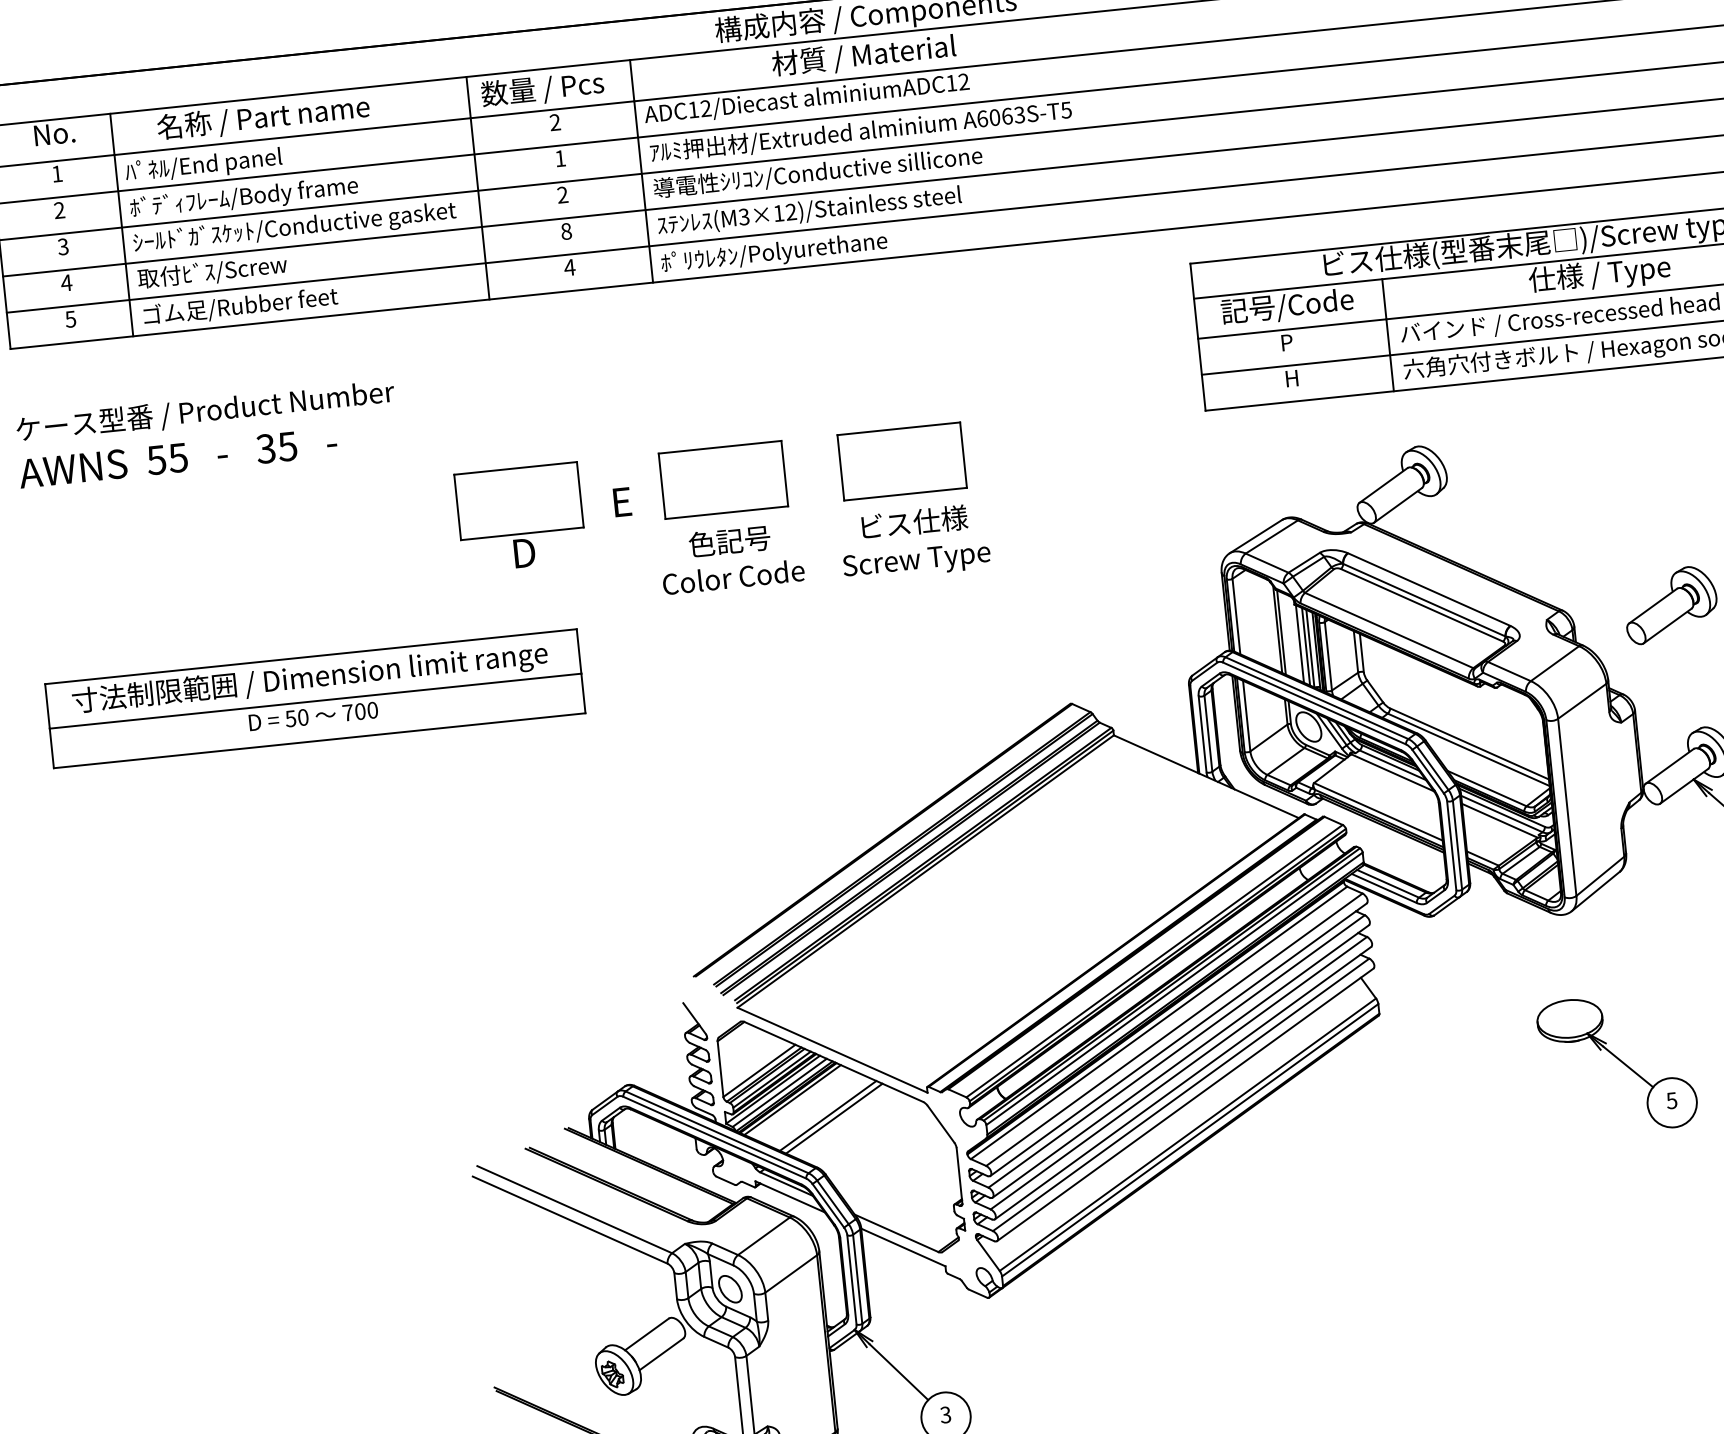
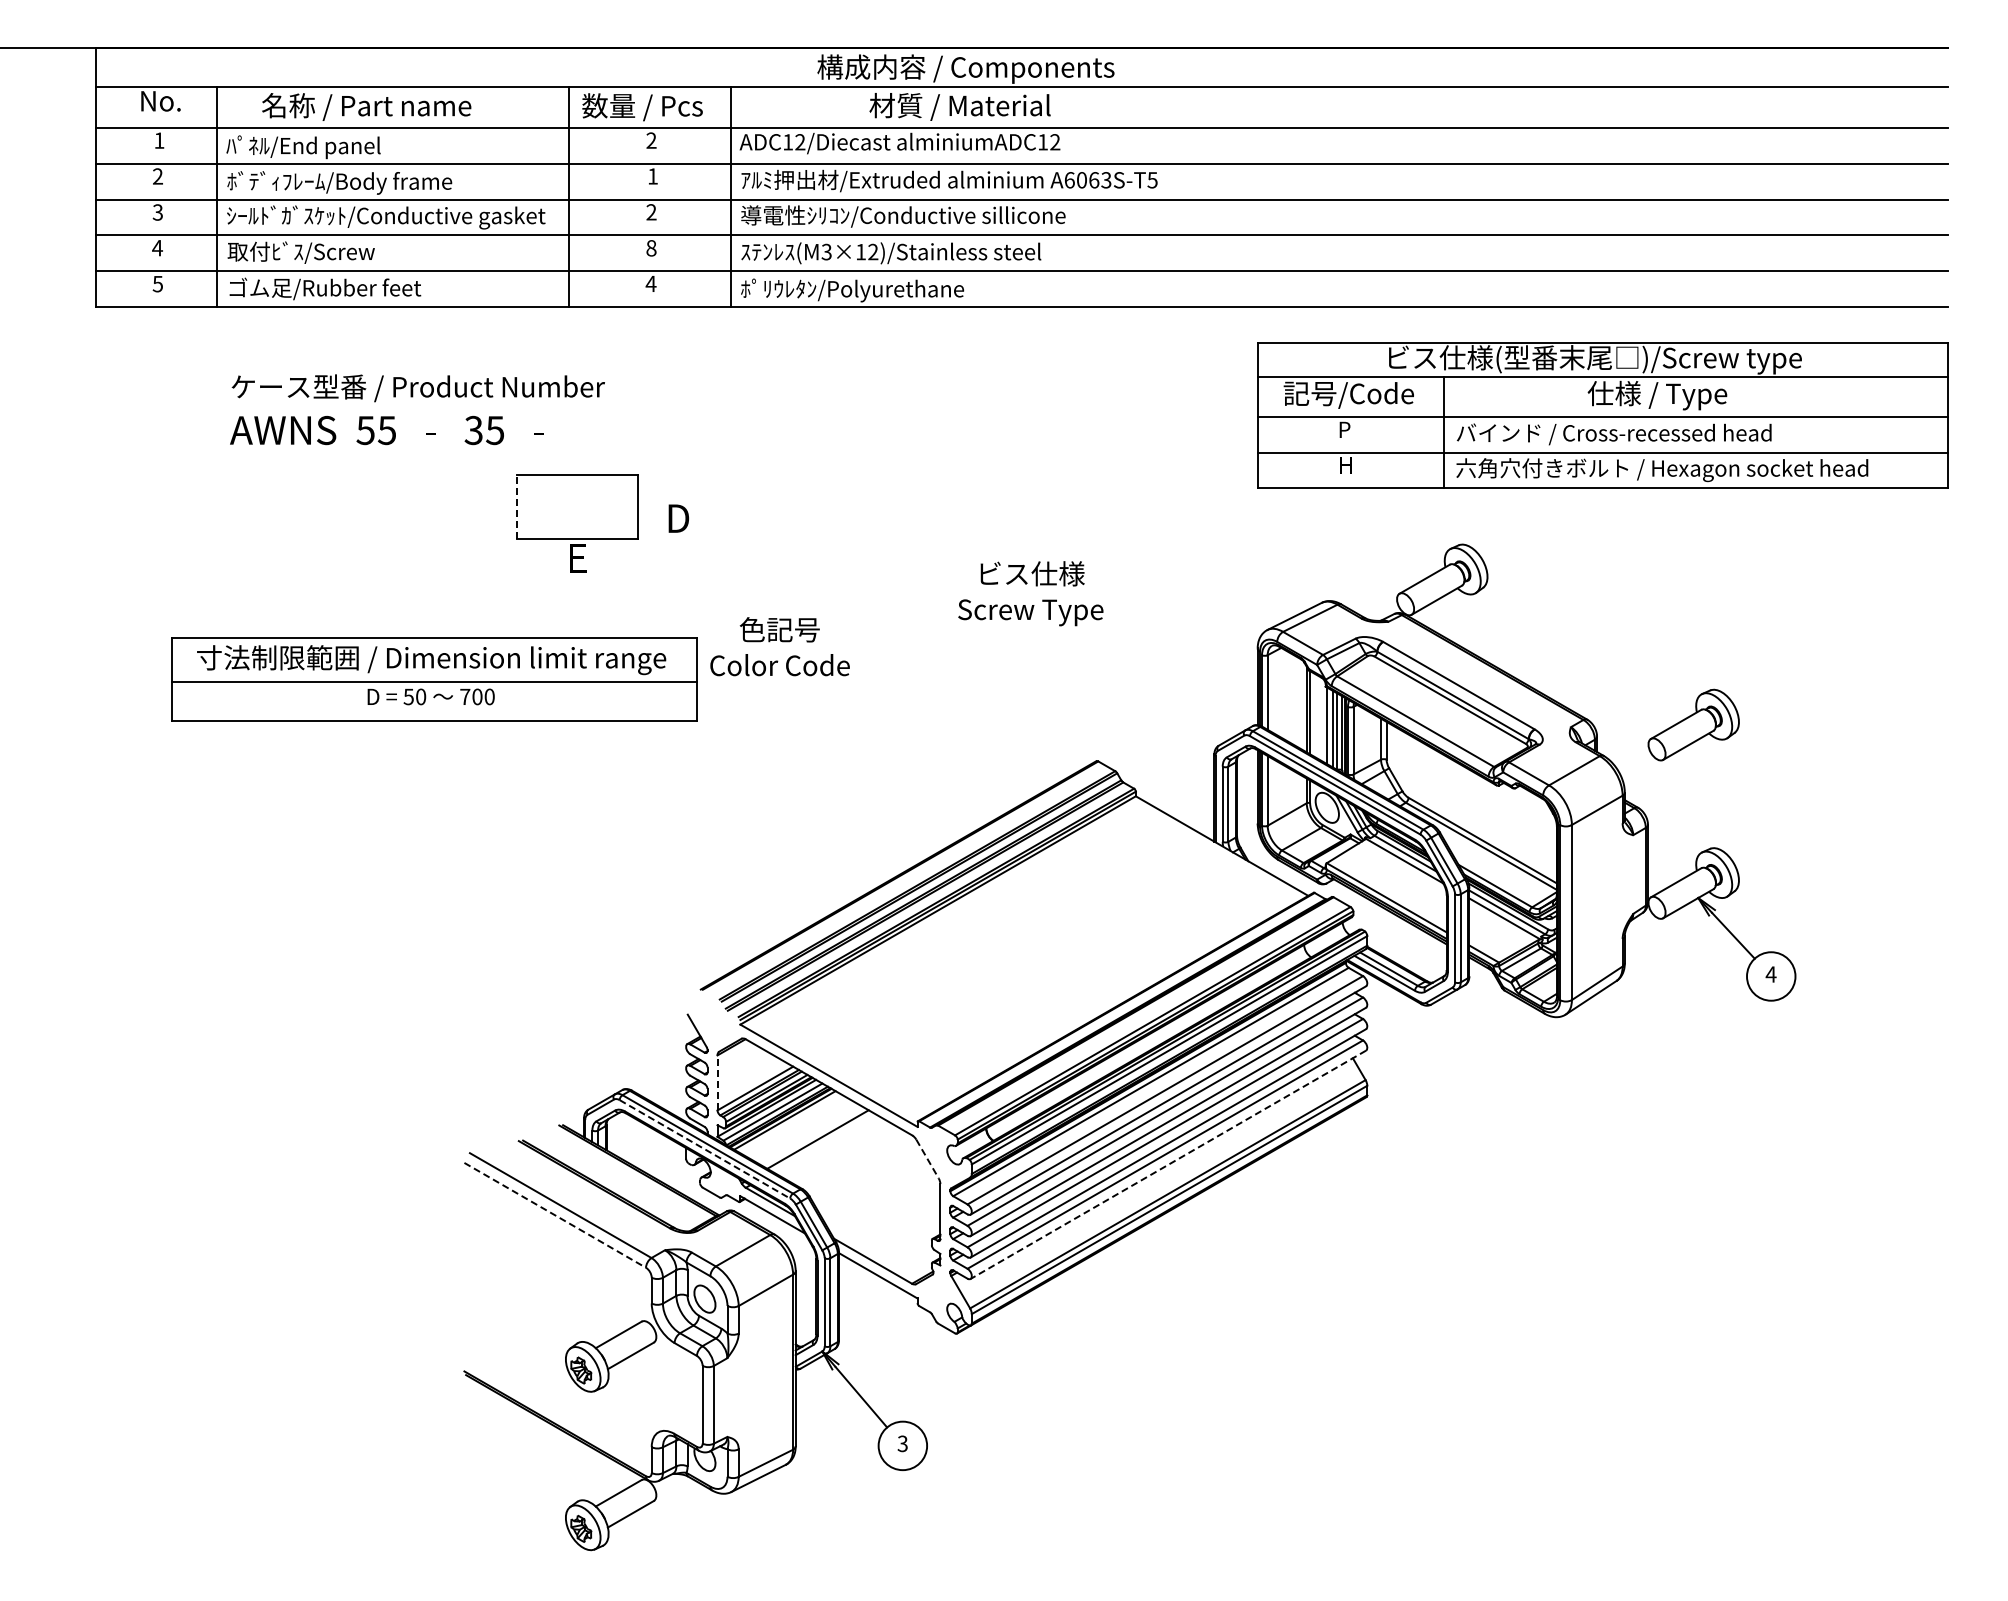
text: (206, 433) -> (417, 409), moved
part: (902, 460) -> (956, 506), removed
part: (722, 479) -> (779, 506), removed
text: (622, 502) -> (678, 518), E -> D
line: (457, 506) -> (517, 506), solid -> dashed
text: (914, 542) -> (1030, 593), moved
text: (525, 553) -> (578, 558), D -> E
text: (731, 558) -> (779, 646), moved
part: (315, 698) -> (434, 679), moved
part: (1616, 1064) -> (1594, 1168), removed
line: (720, 1068) -> (717, 1082), solid -> dashed
line: (1184, 1105) -> (1167, 1165), solid -> dashed
line: (834, 1118) -> (823, 1142), removed
line: (941, 1124) -> (927, 1159), solid -> dashed
line: (715, 1137) -> (705, 1149), solid -> dashed
line: (570, 1220) -> (555, 1215), solid -> dashed

